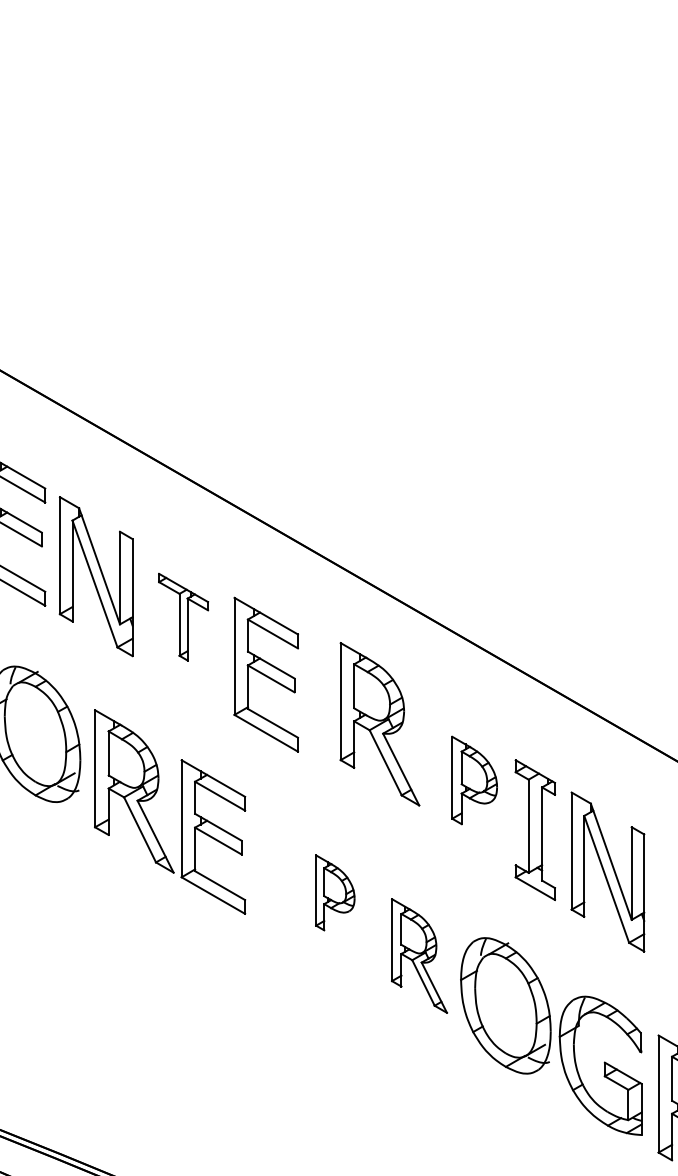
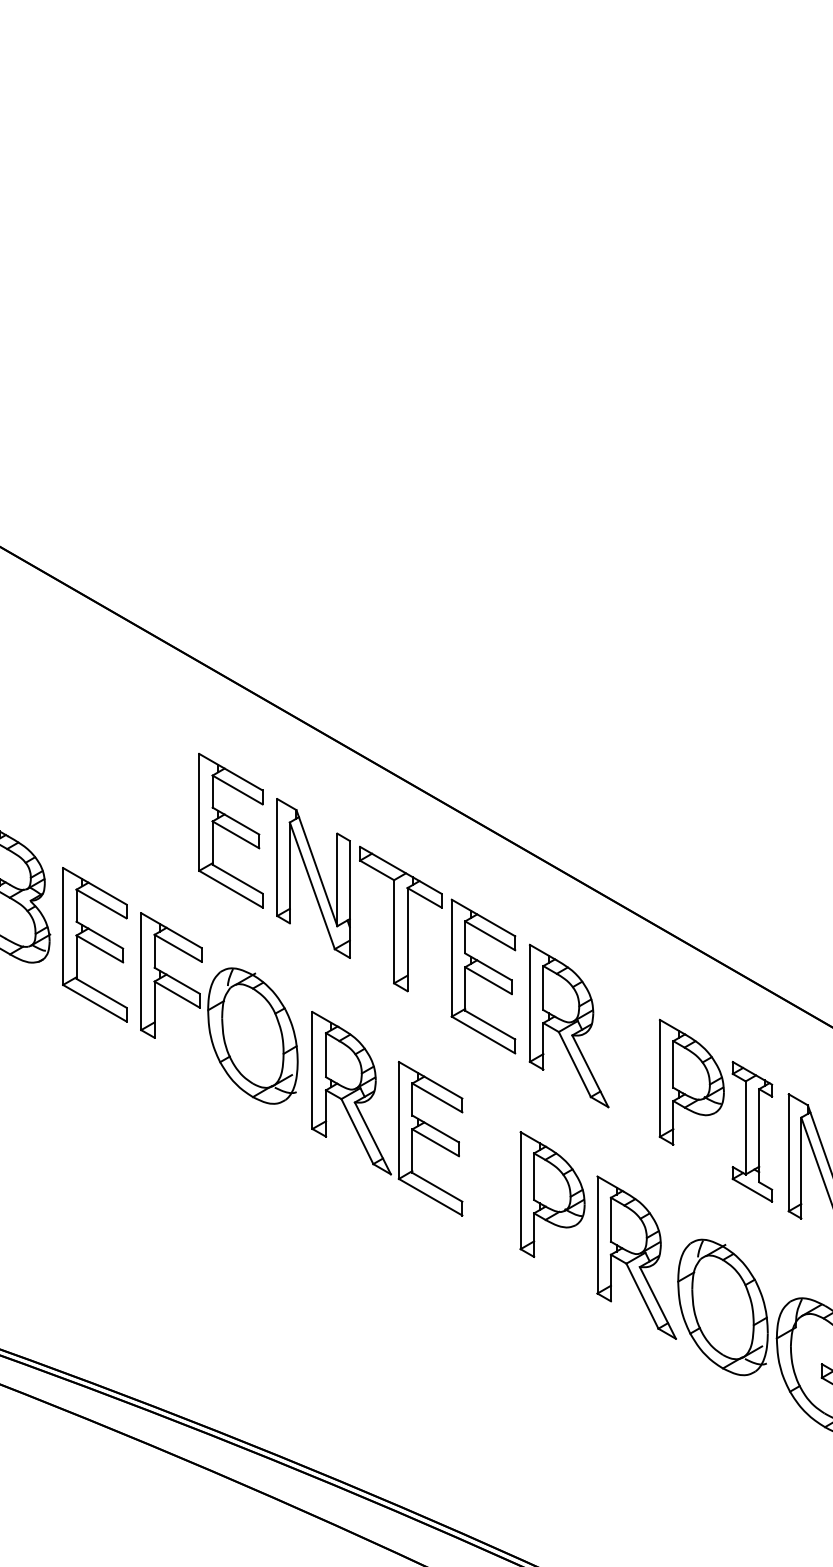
part: (183, 616) -> (400, 918), size x1.67
part: (379, 723) -> (568, 1025), moved
part: (474, 779) -> (691, 1081), size x1.43
part: (335, 892) -> (552, 1194), size x1.67
part: (419, 955) -> (636, 1257), size x1.43

